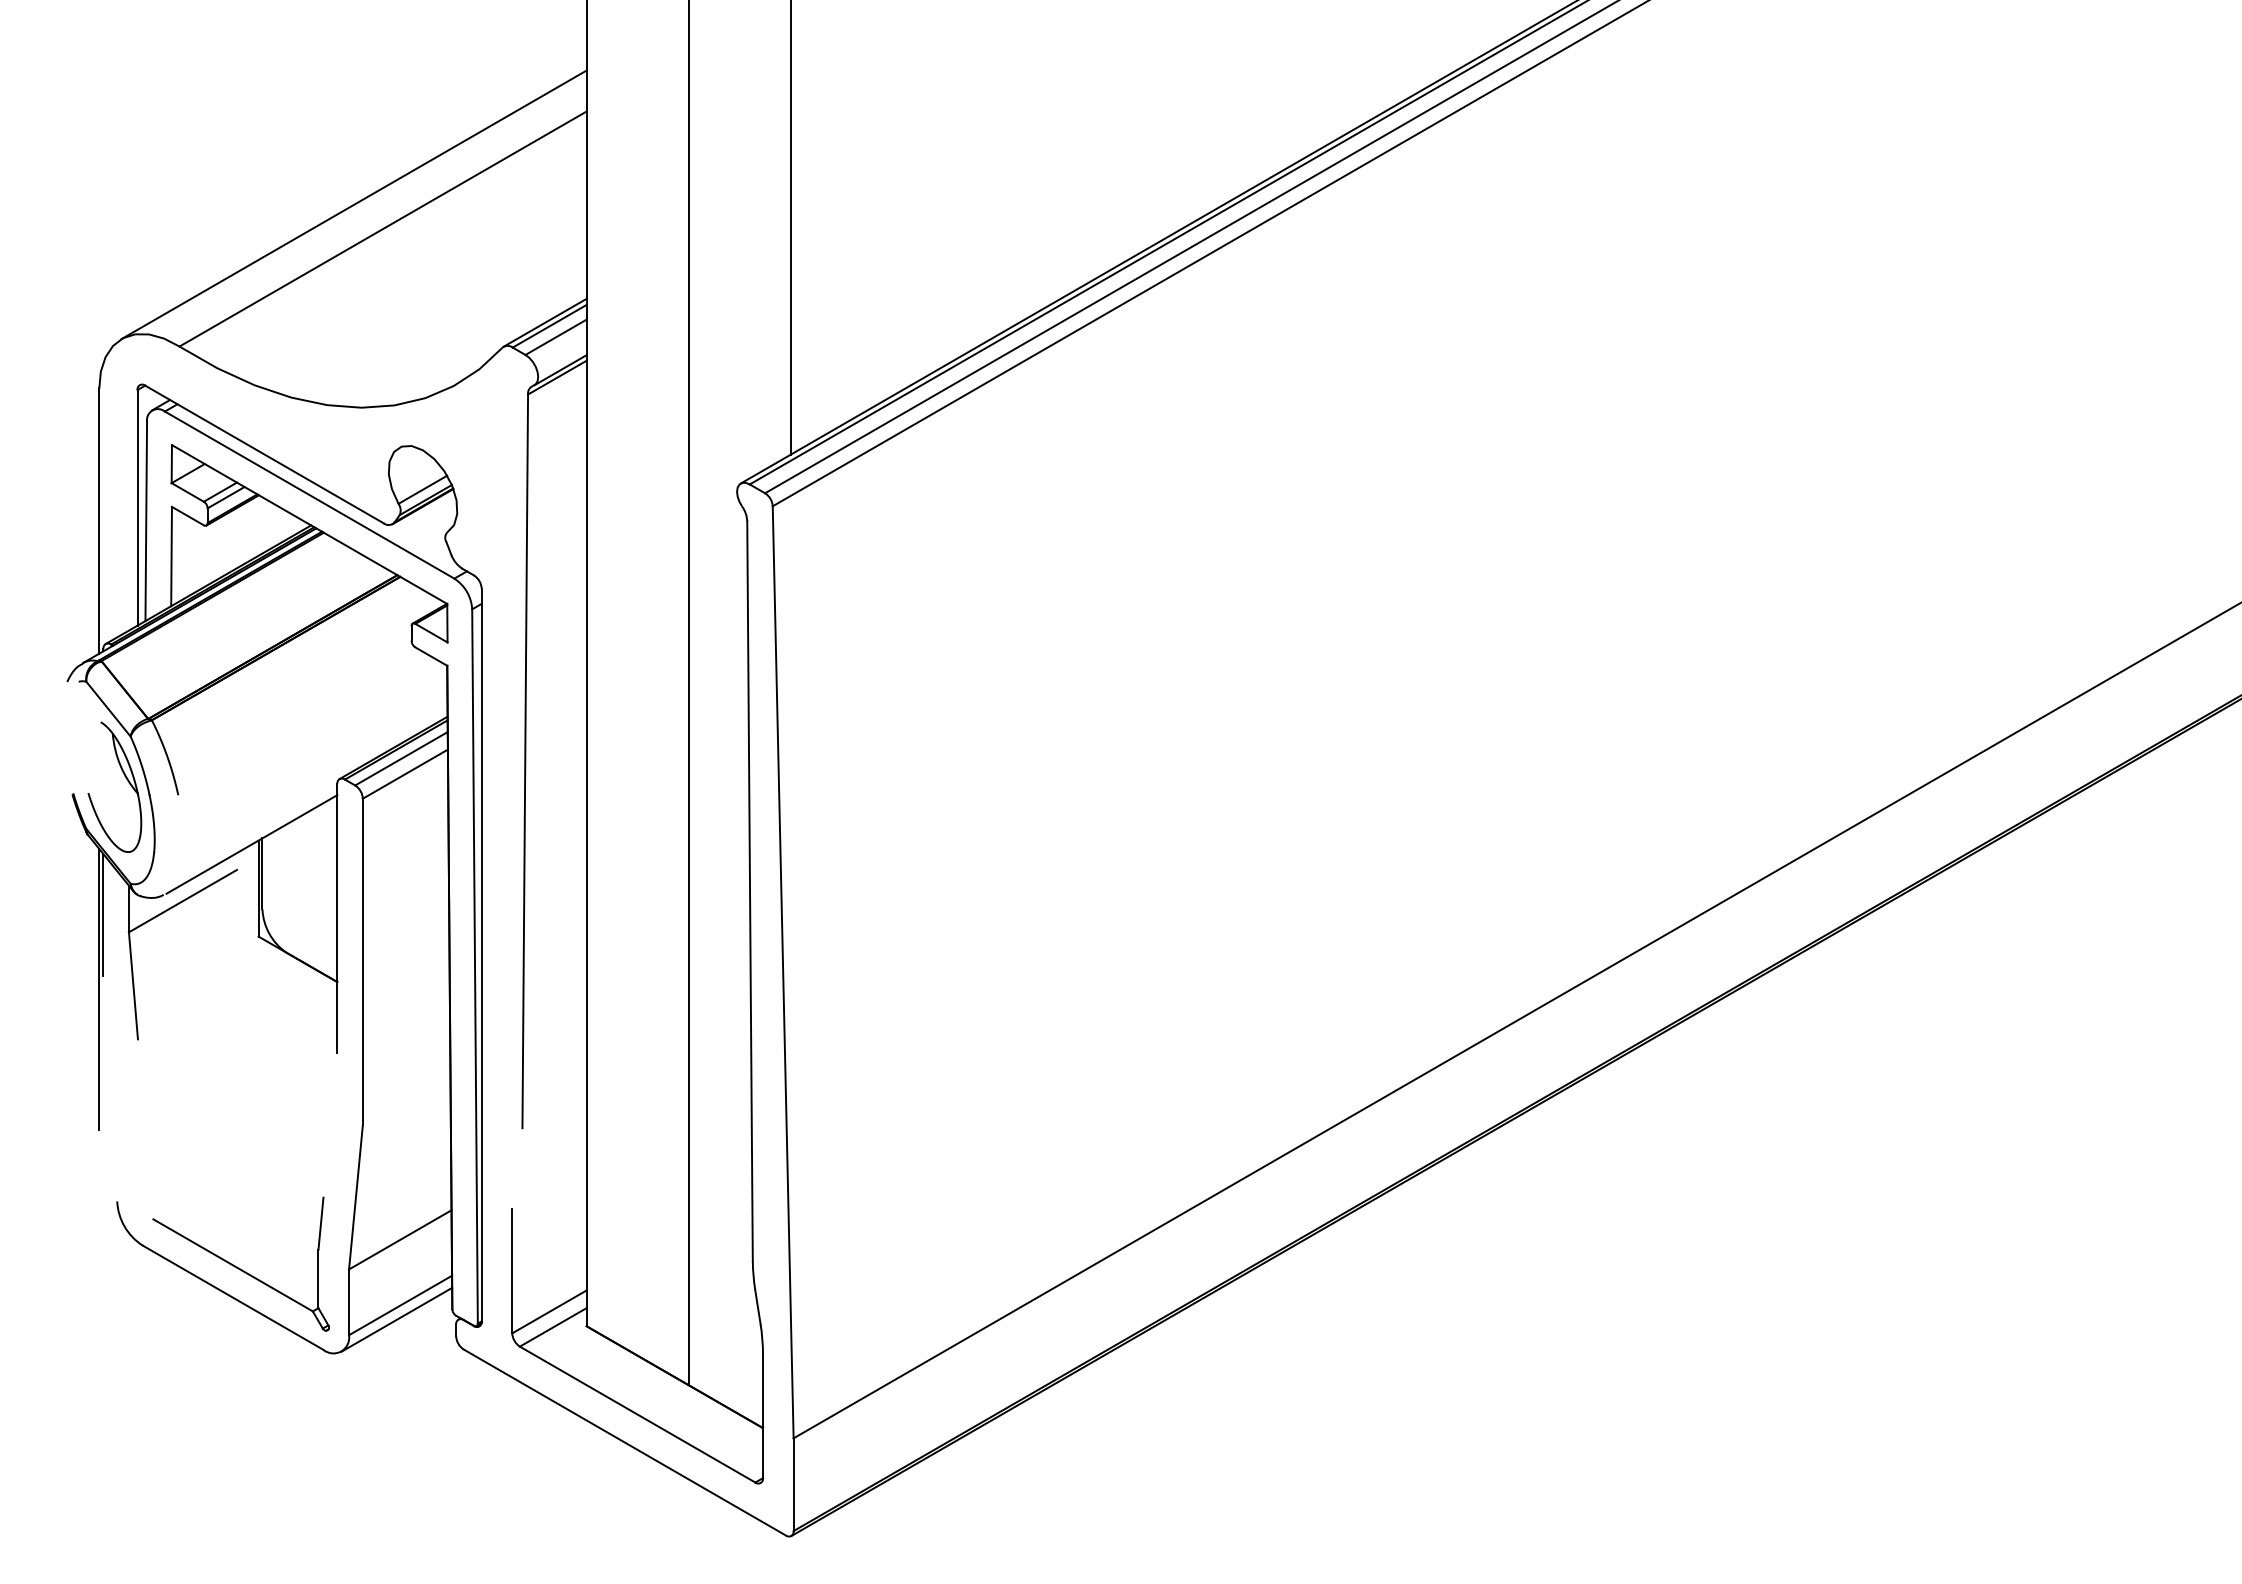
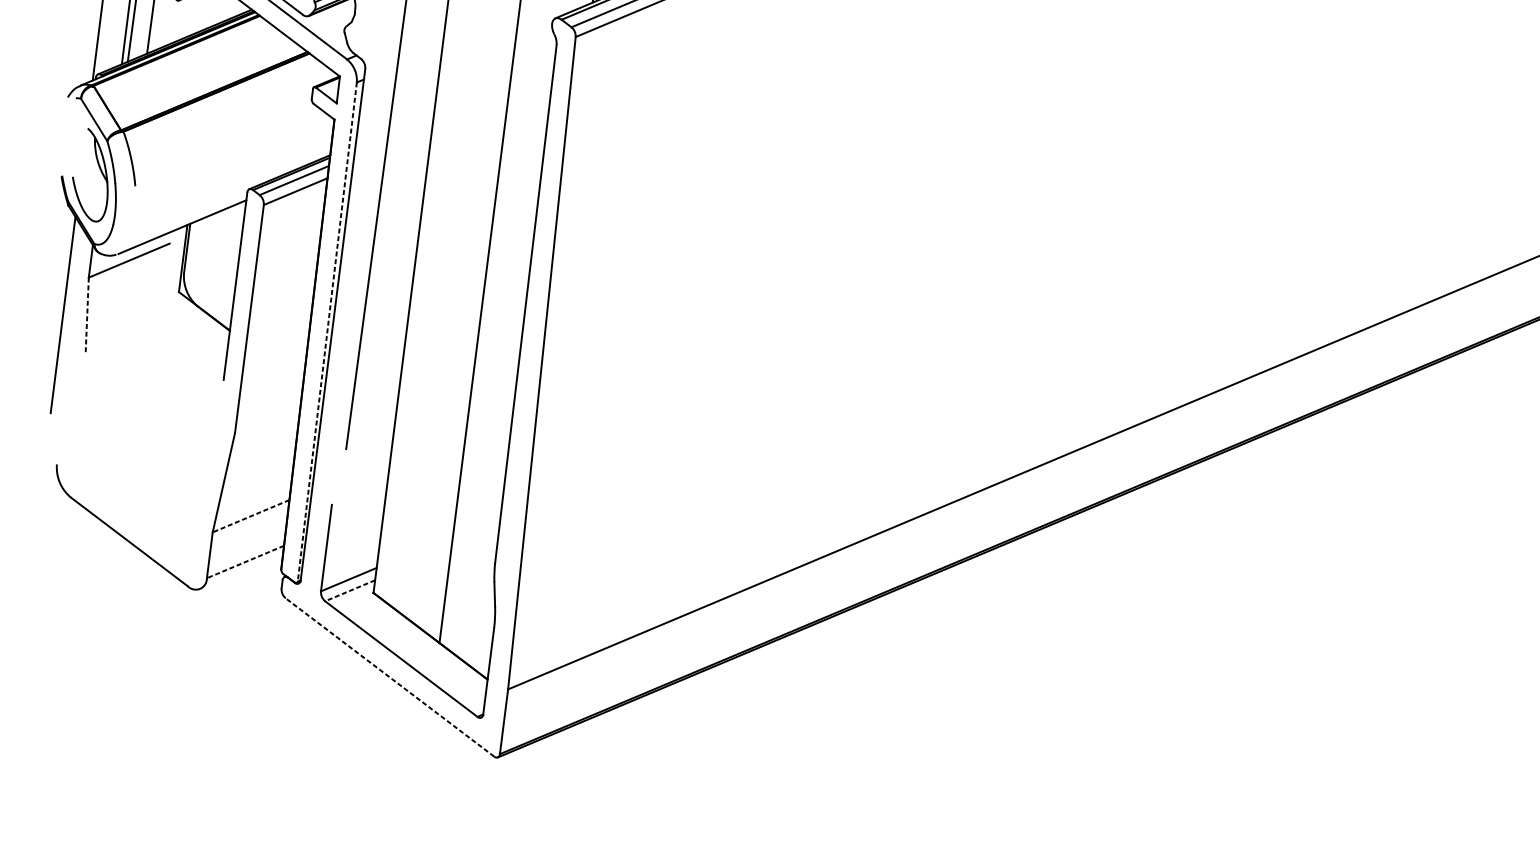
line: (103, 914) -> (72, 262), removed
line: (475, 967) -> (327, 332), solid -> dashed
line: (133, 985) -> (87, 315), solid -> dashed
line: (399, 1240) -> (250, 516), solid -> dashed
part: (240, 1263) -> (137, 518), removed
line: (400, 1305) -> (245, 562), solid -> dashed
line: (396, 1319) -> (241, 571), removed
line: (553, 1327) -> (350, 590), solid -> dashed
line: (624, 1442) -> (389, 677), solid -> dashed

